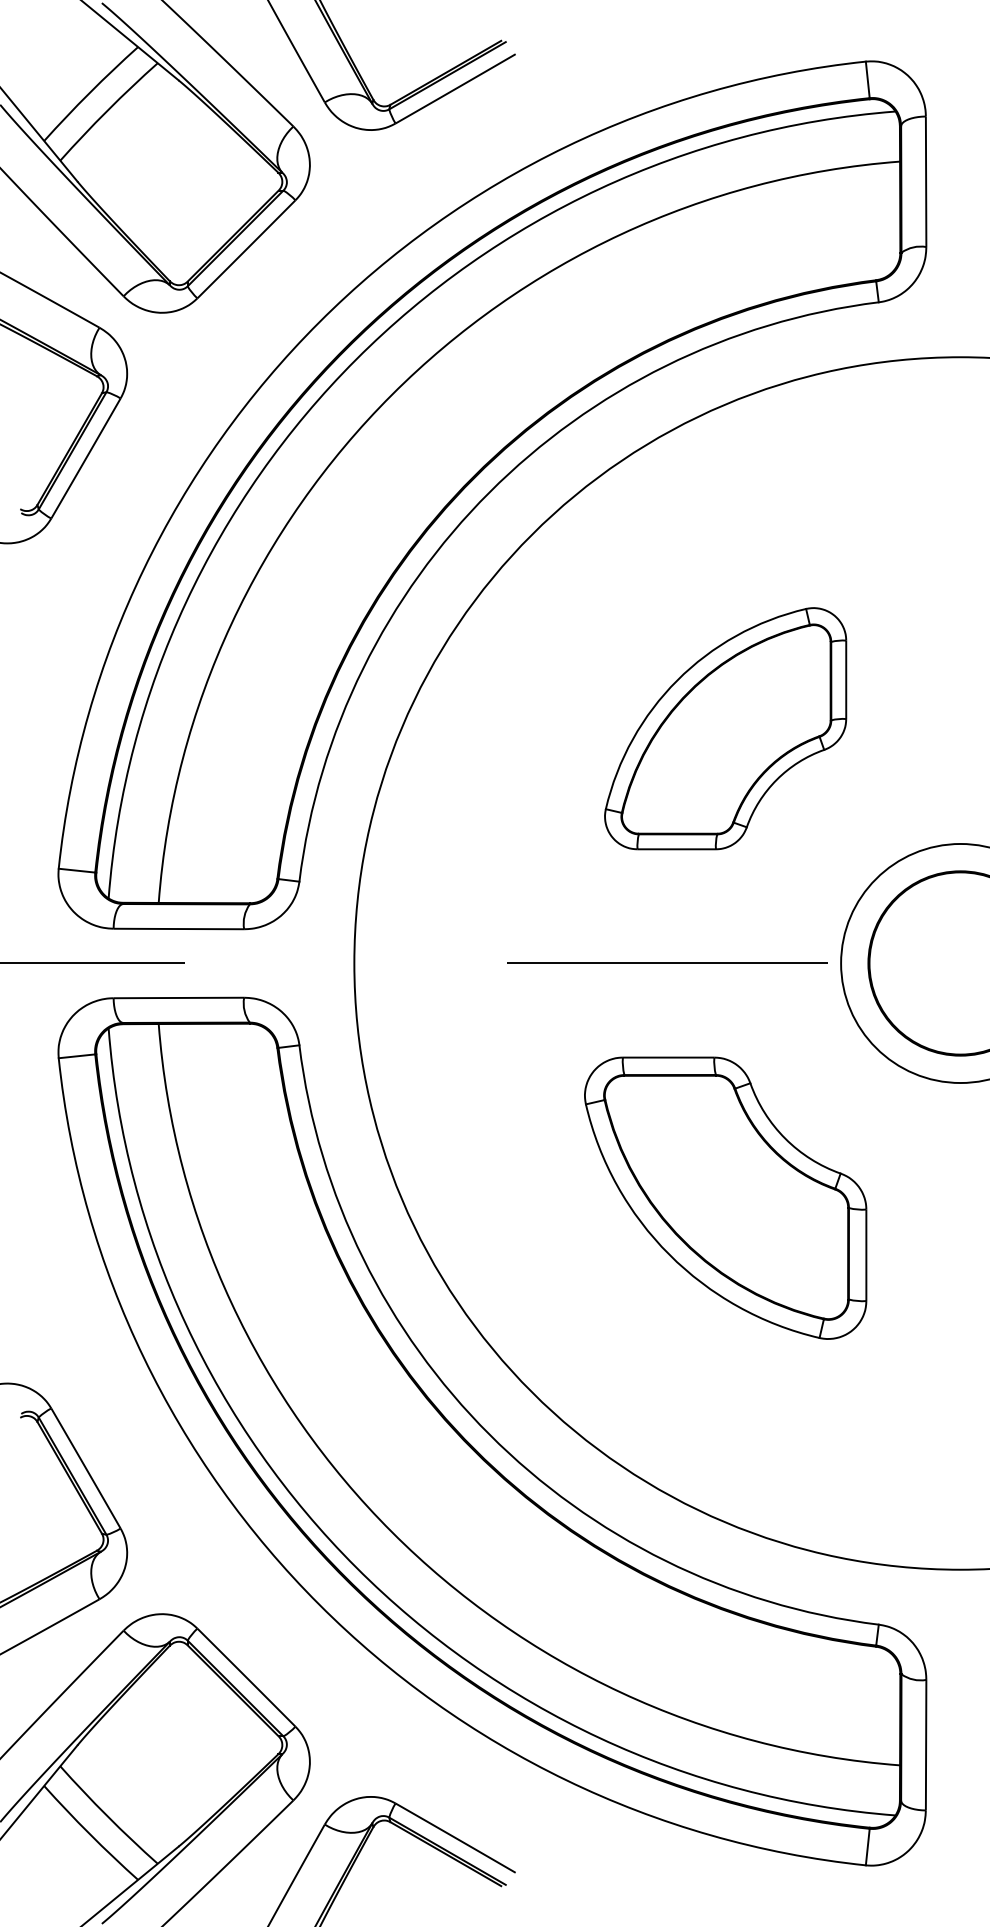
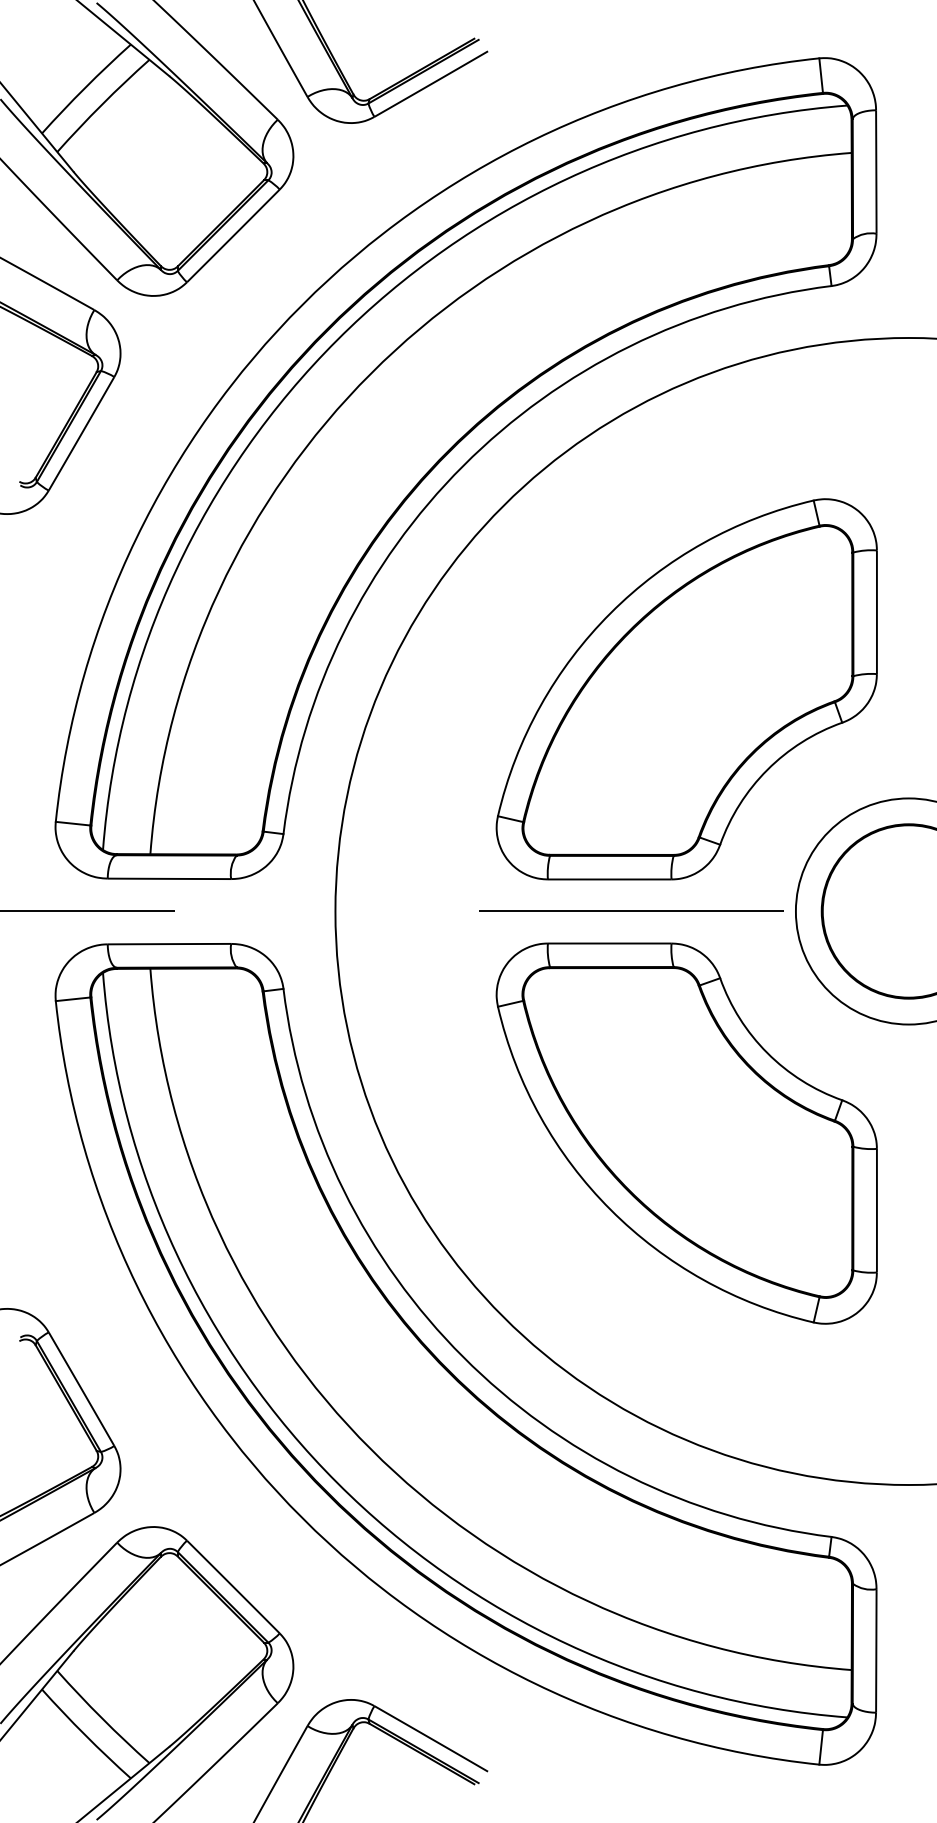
part: (725, 728) -> (686, 689), size x1.67
part: (725, 1198) -> (686, 1133), size x1.43

